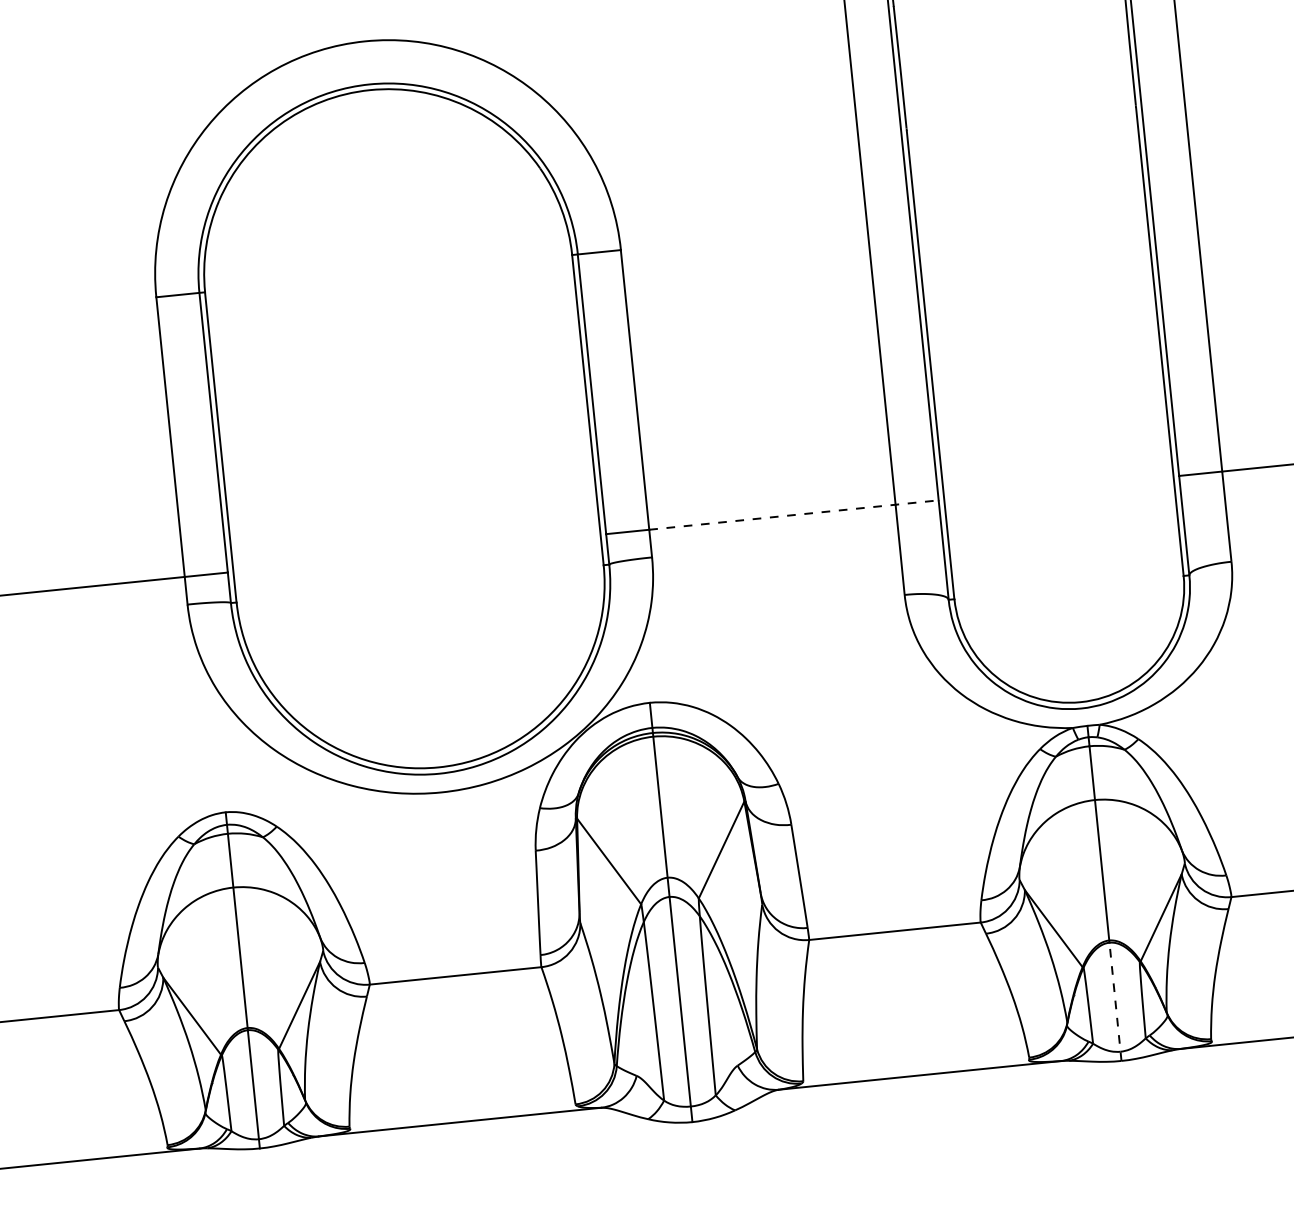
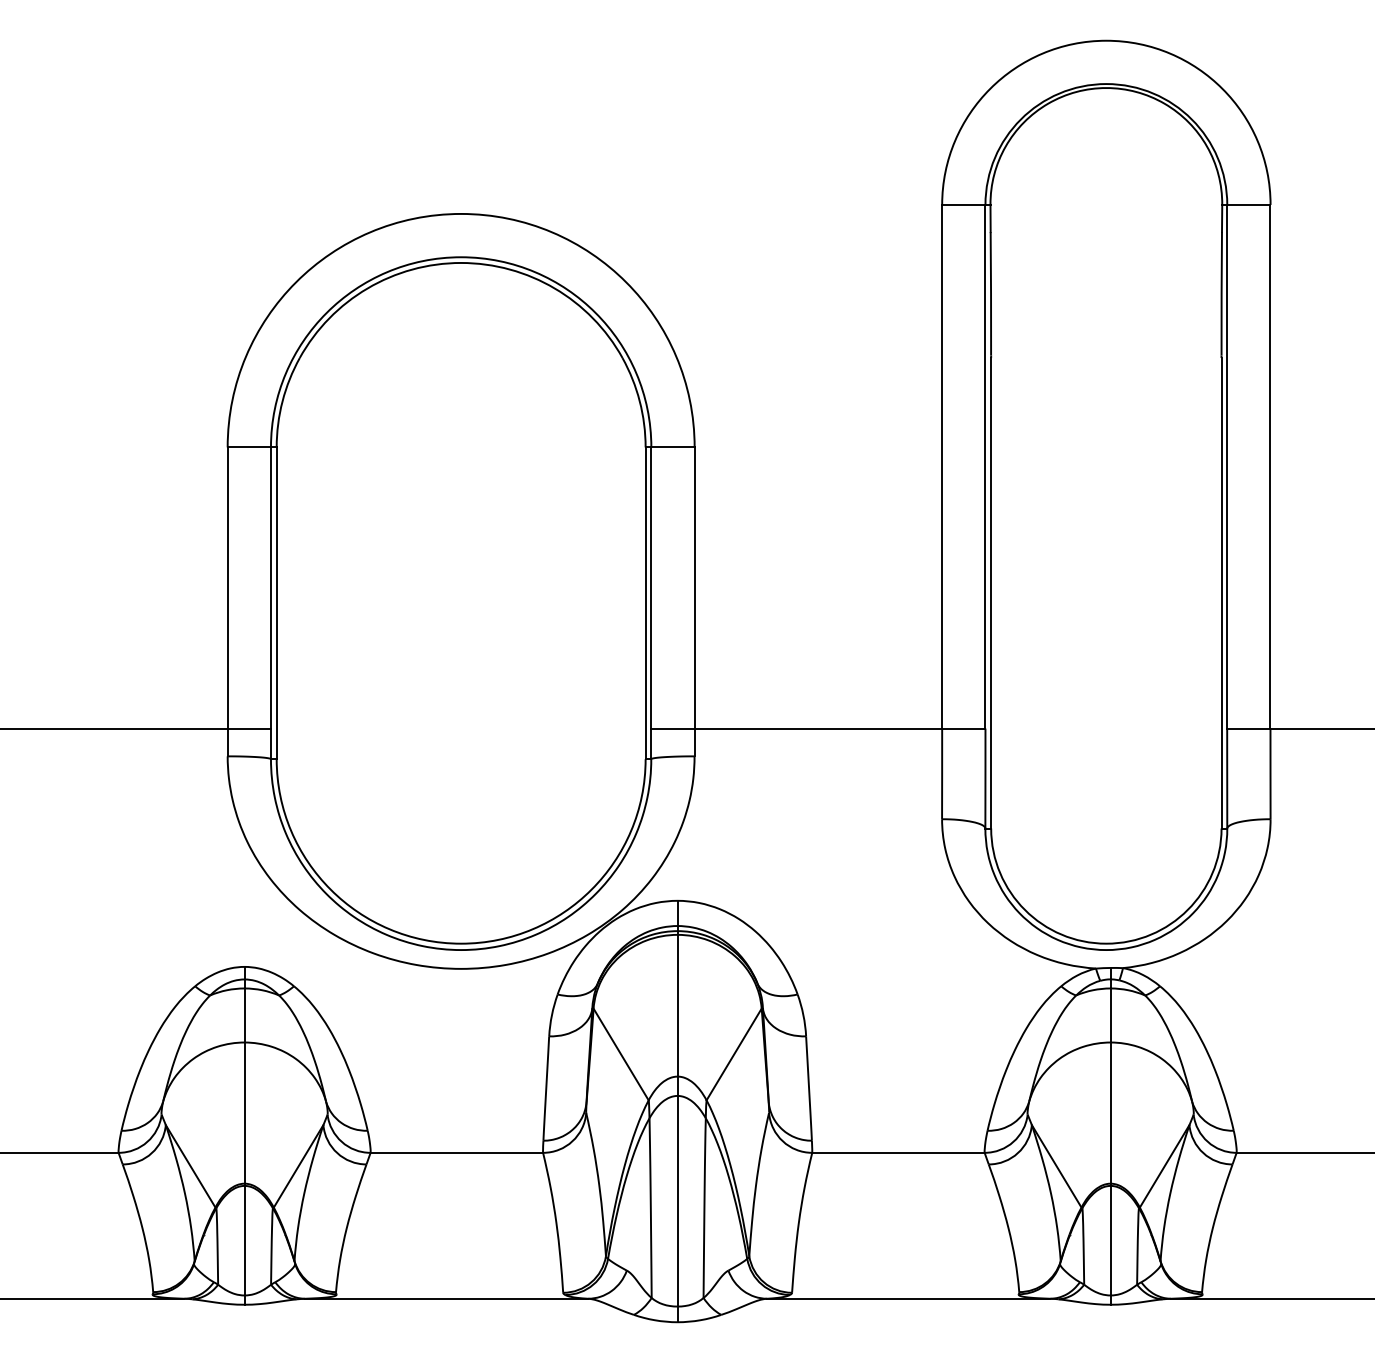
line: (794, 514) -> (840, 728), dashed -> solid
line: (1115, 1001) -> (1110, 1244), dashed -> solid

